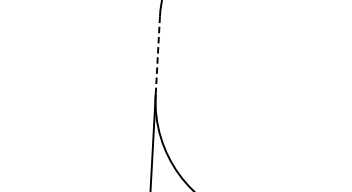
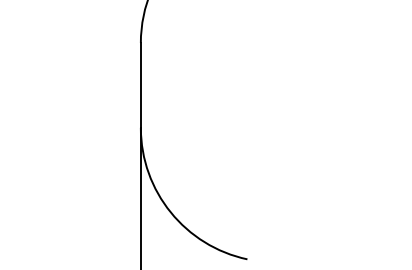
line: (157, 55) -> (140, 85), dashed -> solid

